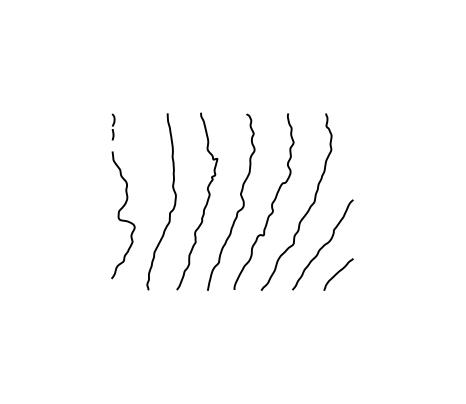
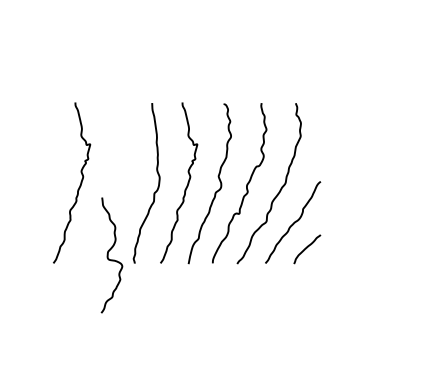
part: (113, 126) -> (103, 114), removed
curve: (87, 204) -> (79, 185), added
curve: (119, 215) -> (108, 255), moved

